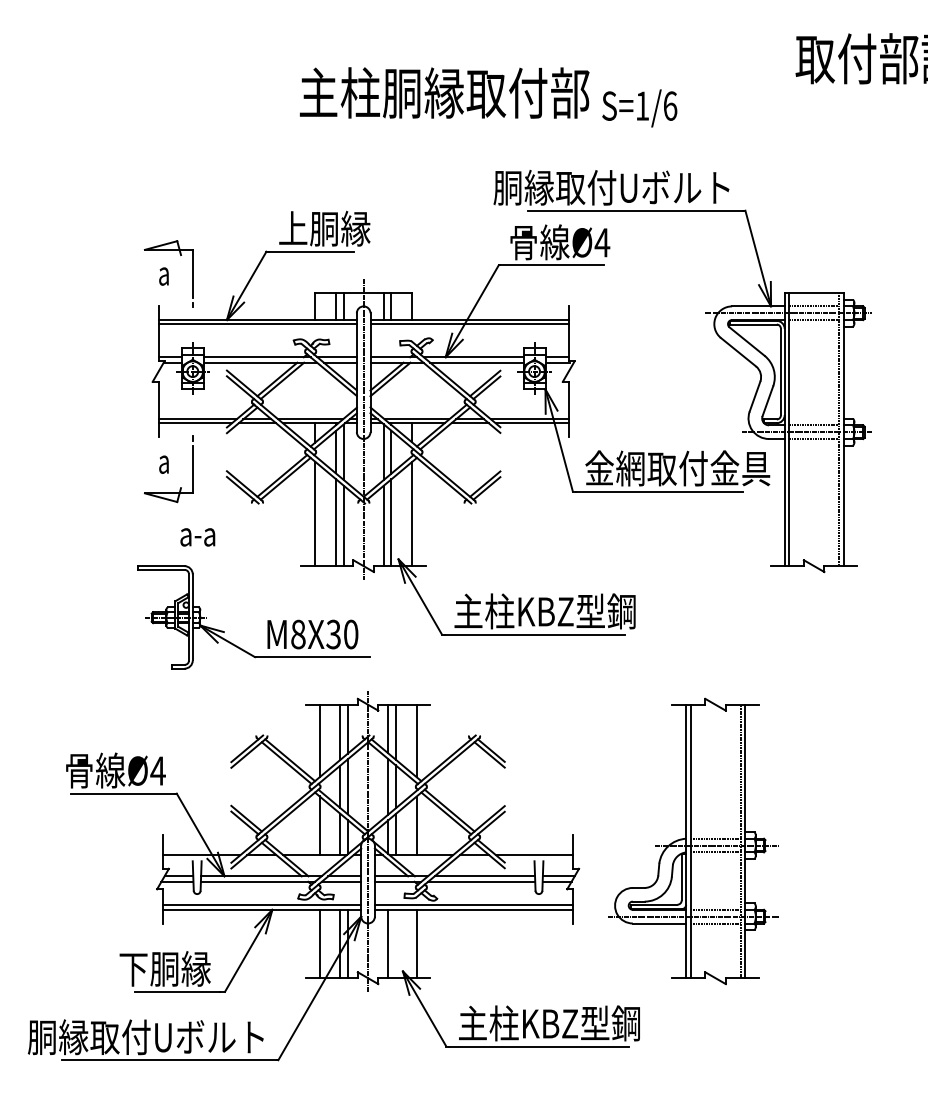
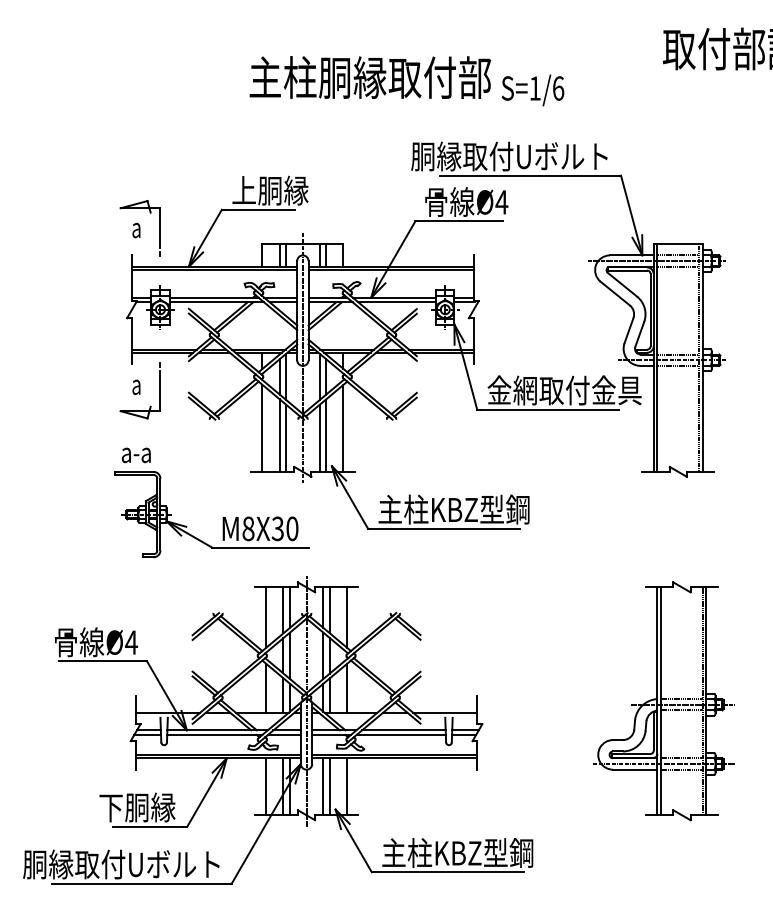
text: (197, 537) -> (136, 455), moved
part: (693, 840) -> (663, 700), moved
line: (395, 943) -> (329, 786), added

